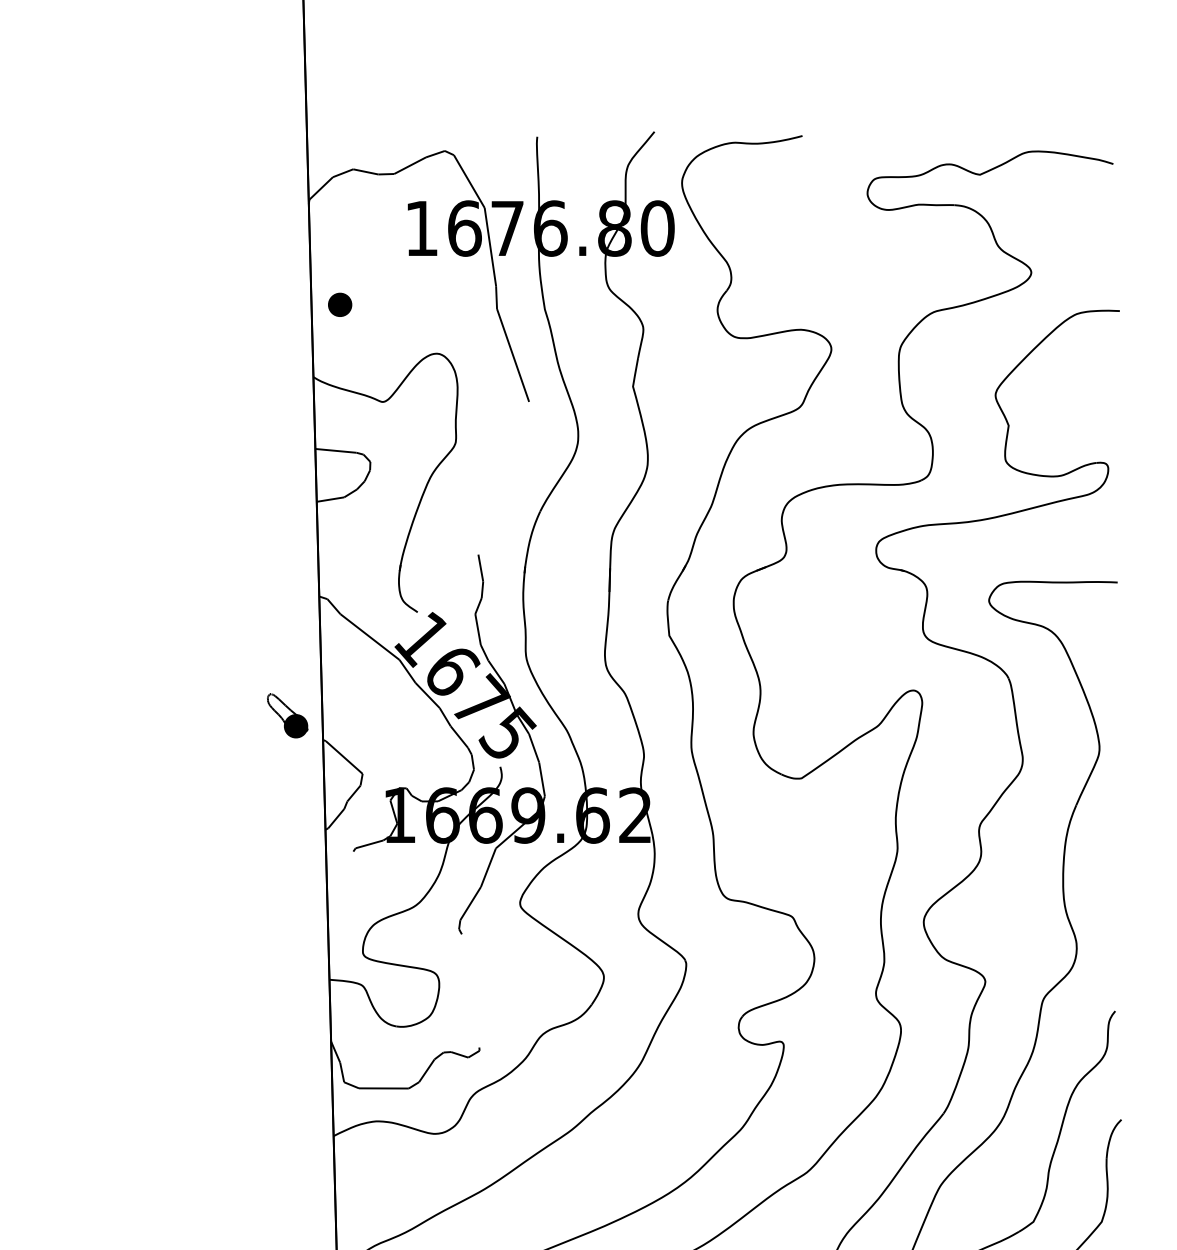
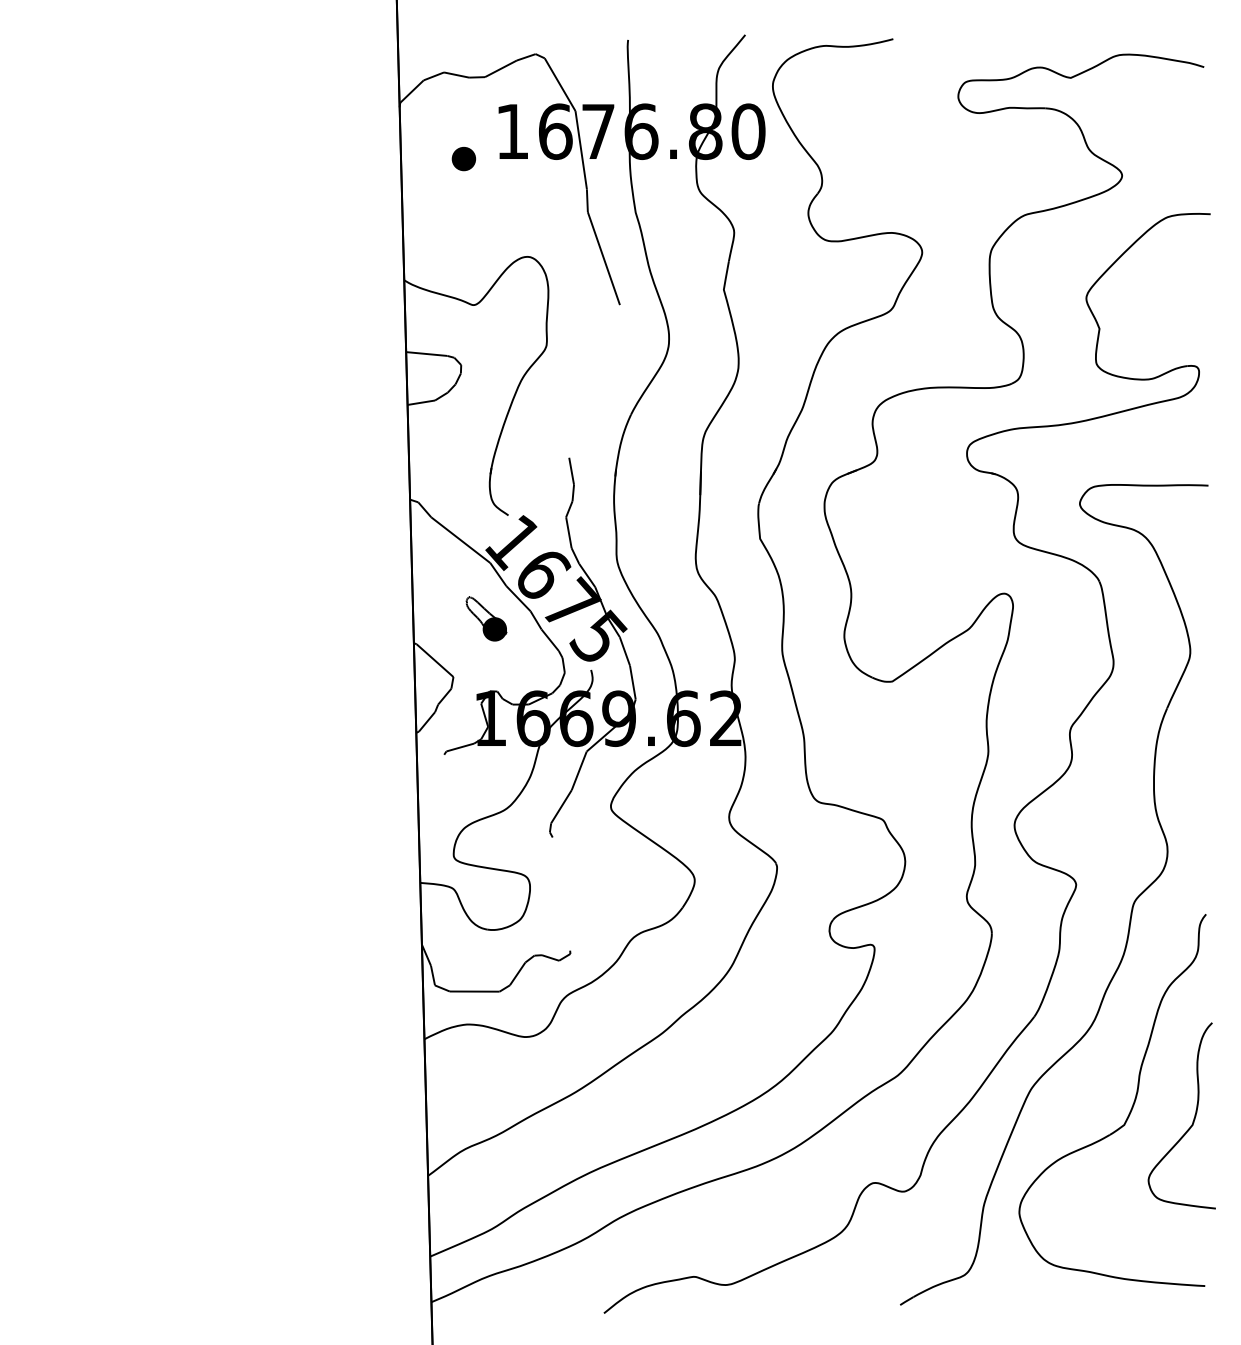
part: (339, 305) -> (463, 159), moved
part: (287, 715) -> (486, 618), moved

